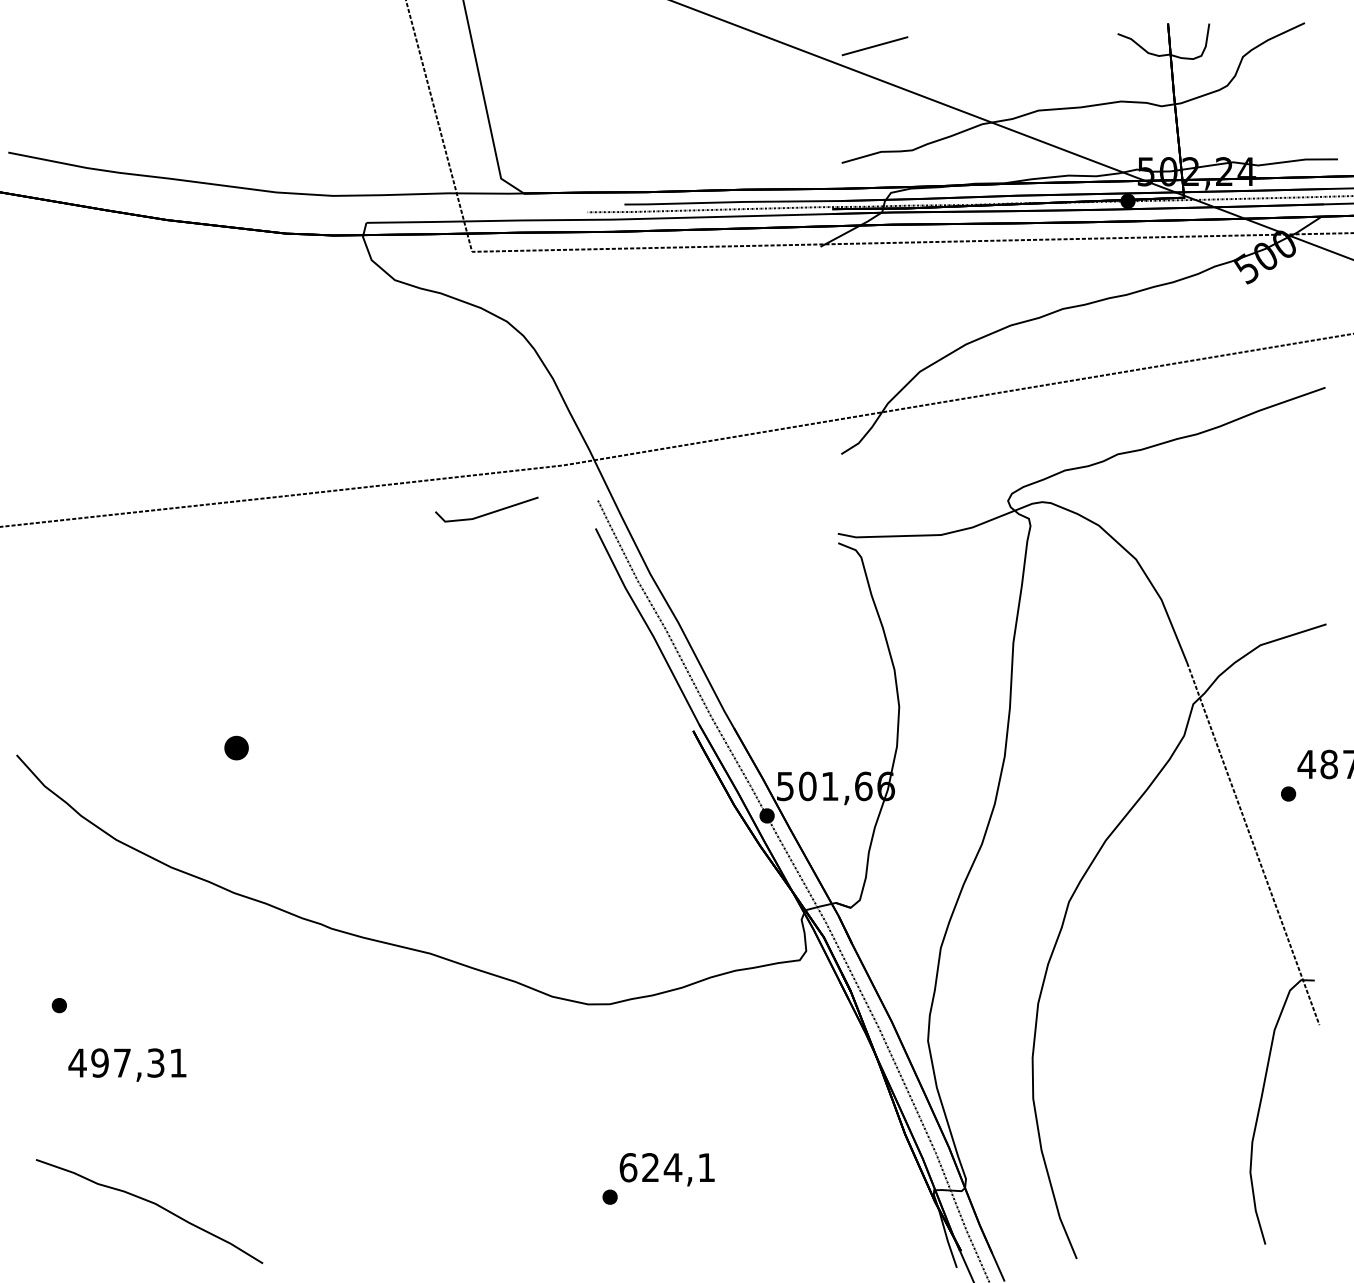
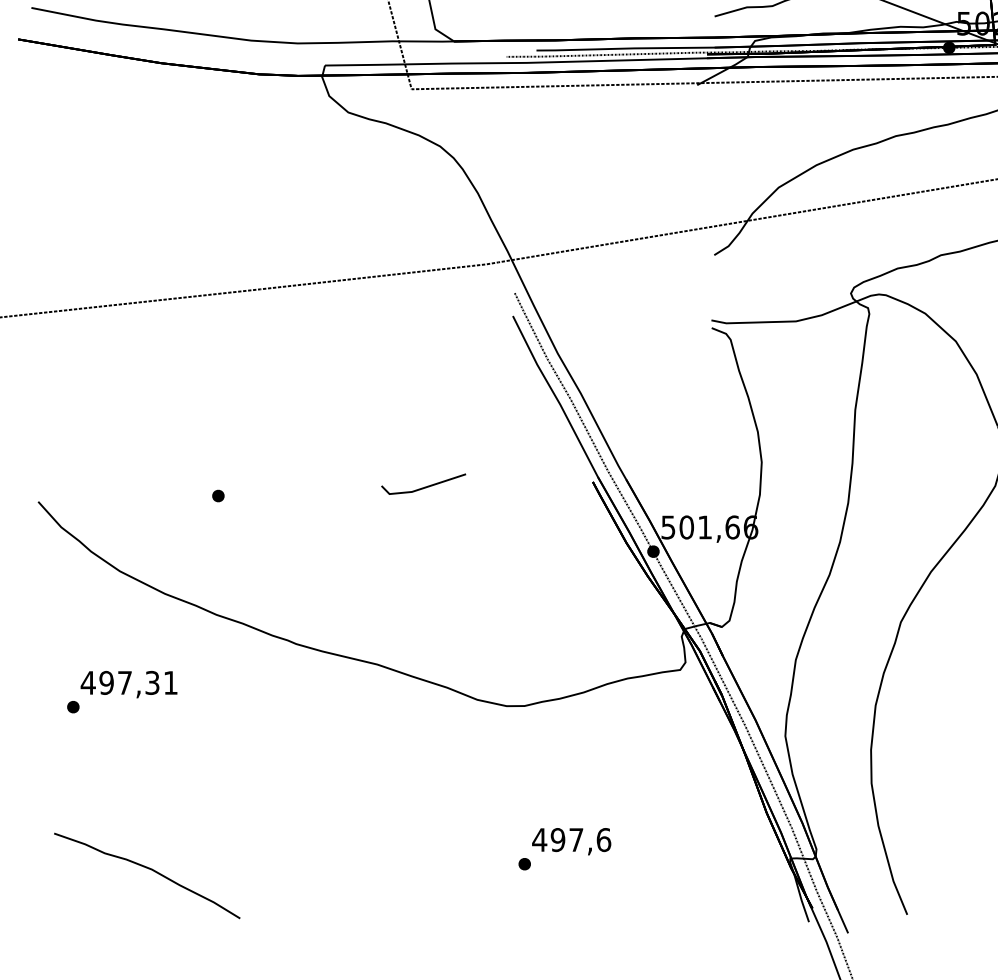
line: (488, 512) -> (425, 486), moved
part: (235, 747) -> (217, 495), size x0.62
text: (127, 1064) -> (129, 684), moved
text: (667, 1167) -> (571, 839), 624,1 -> 497,6

